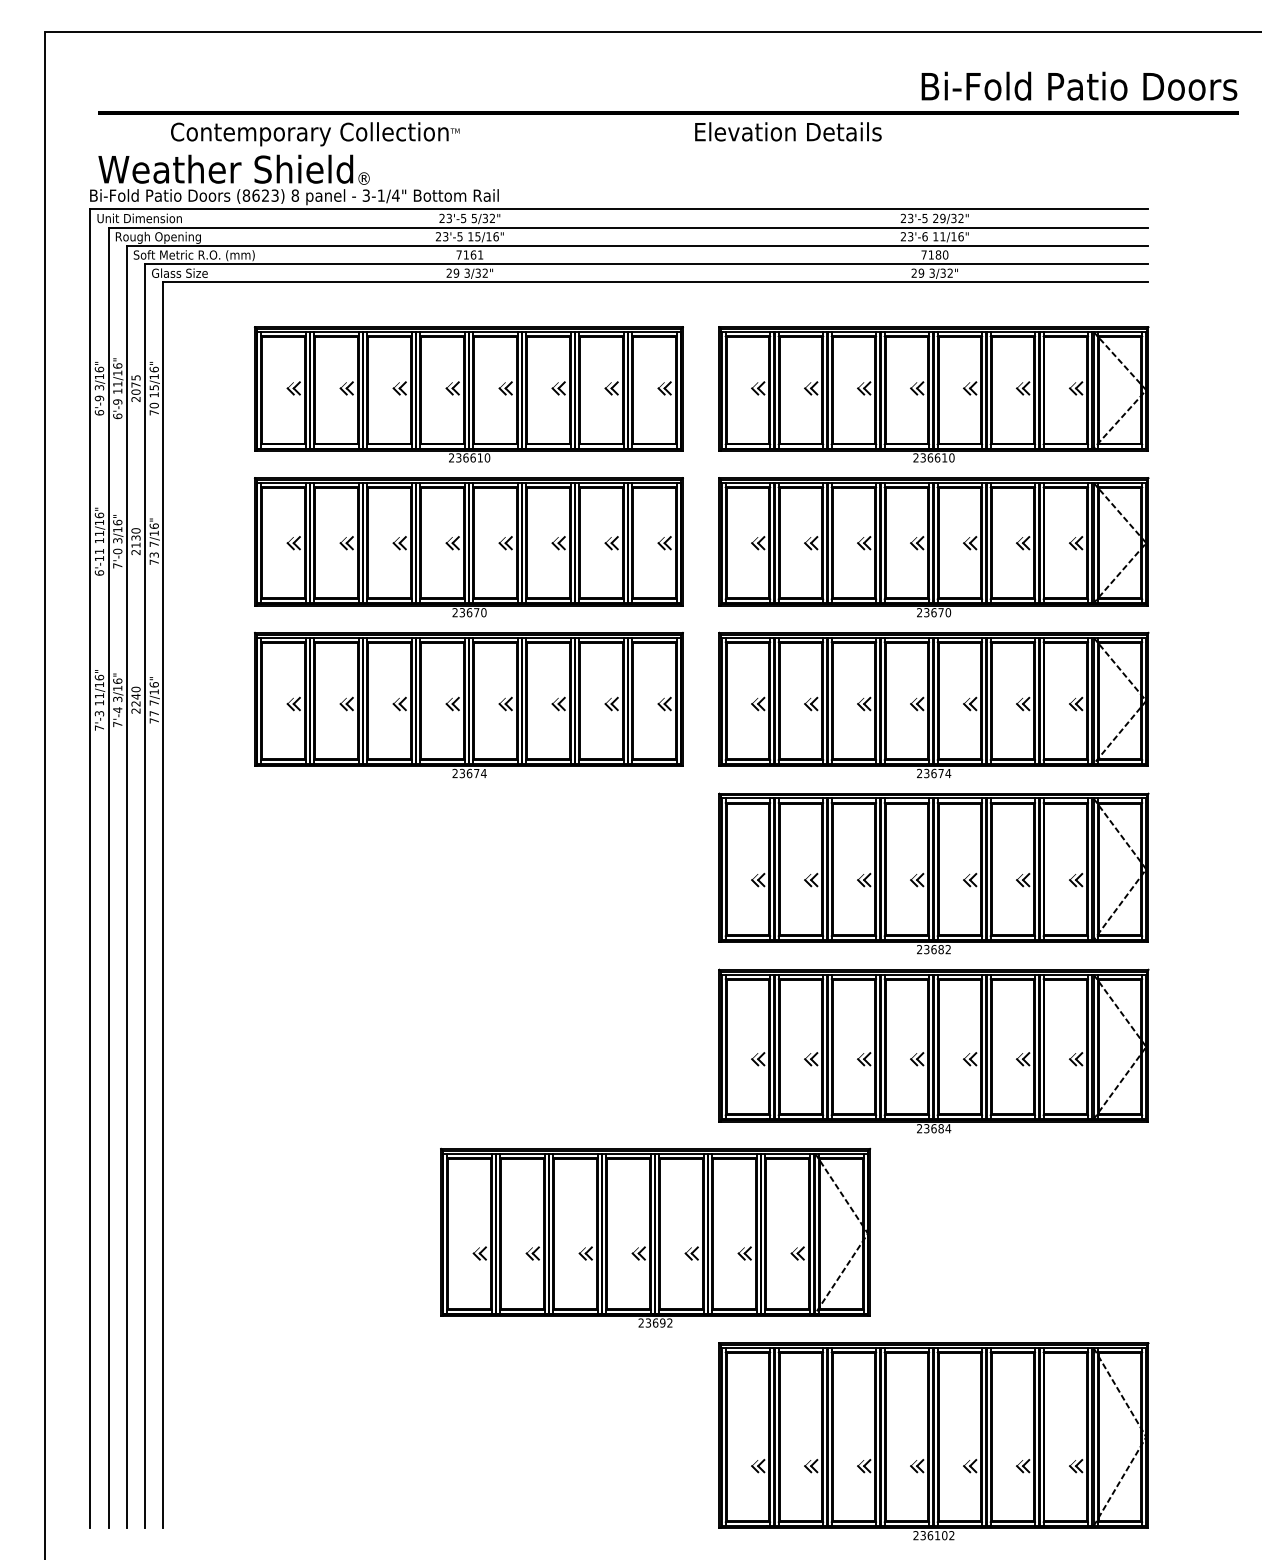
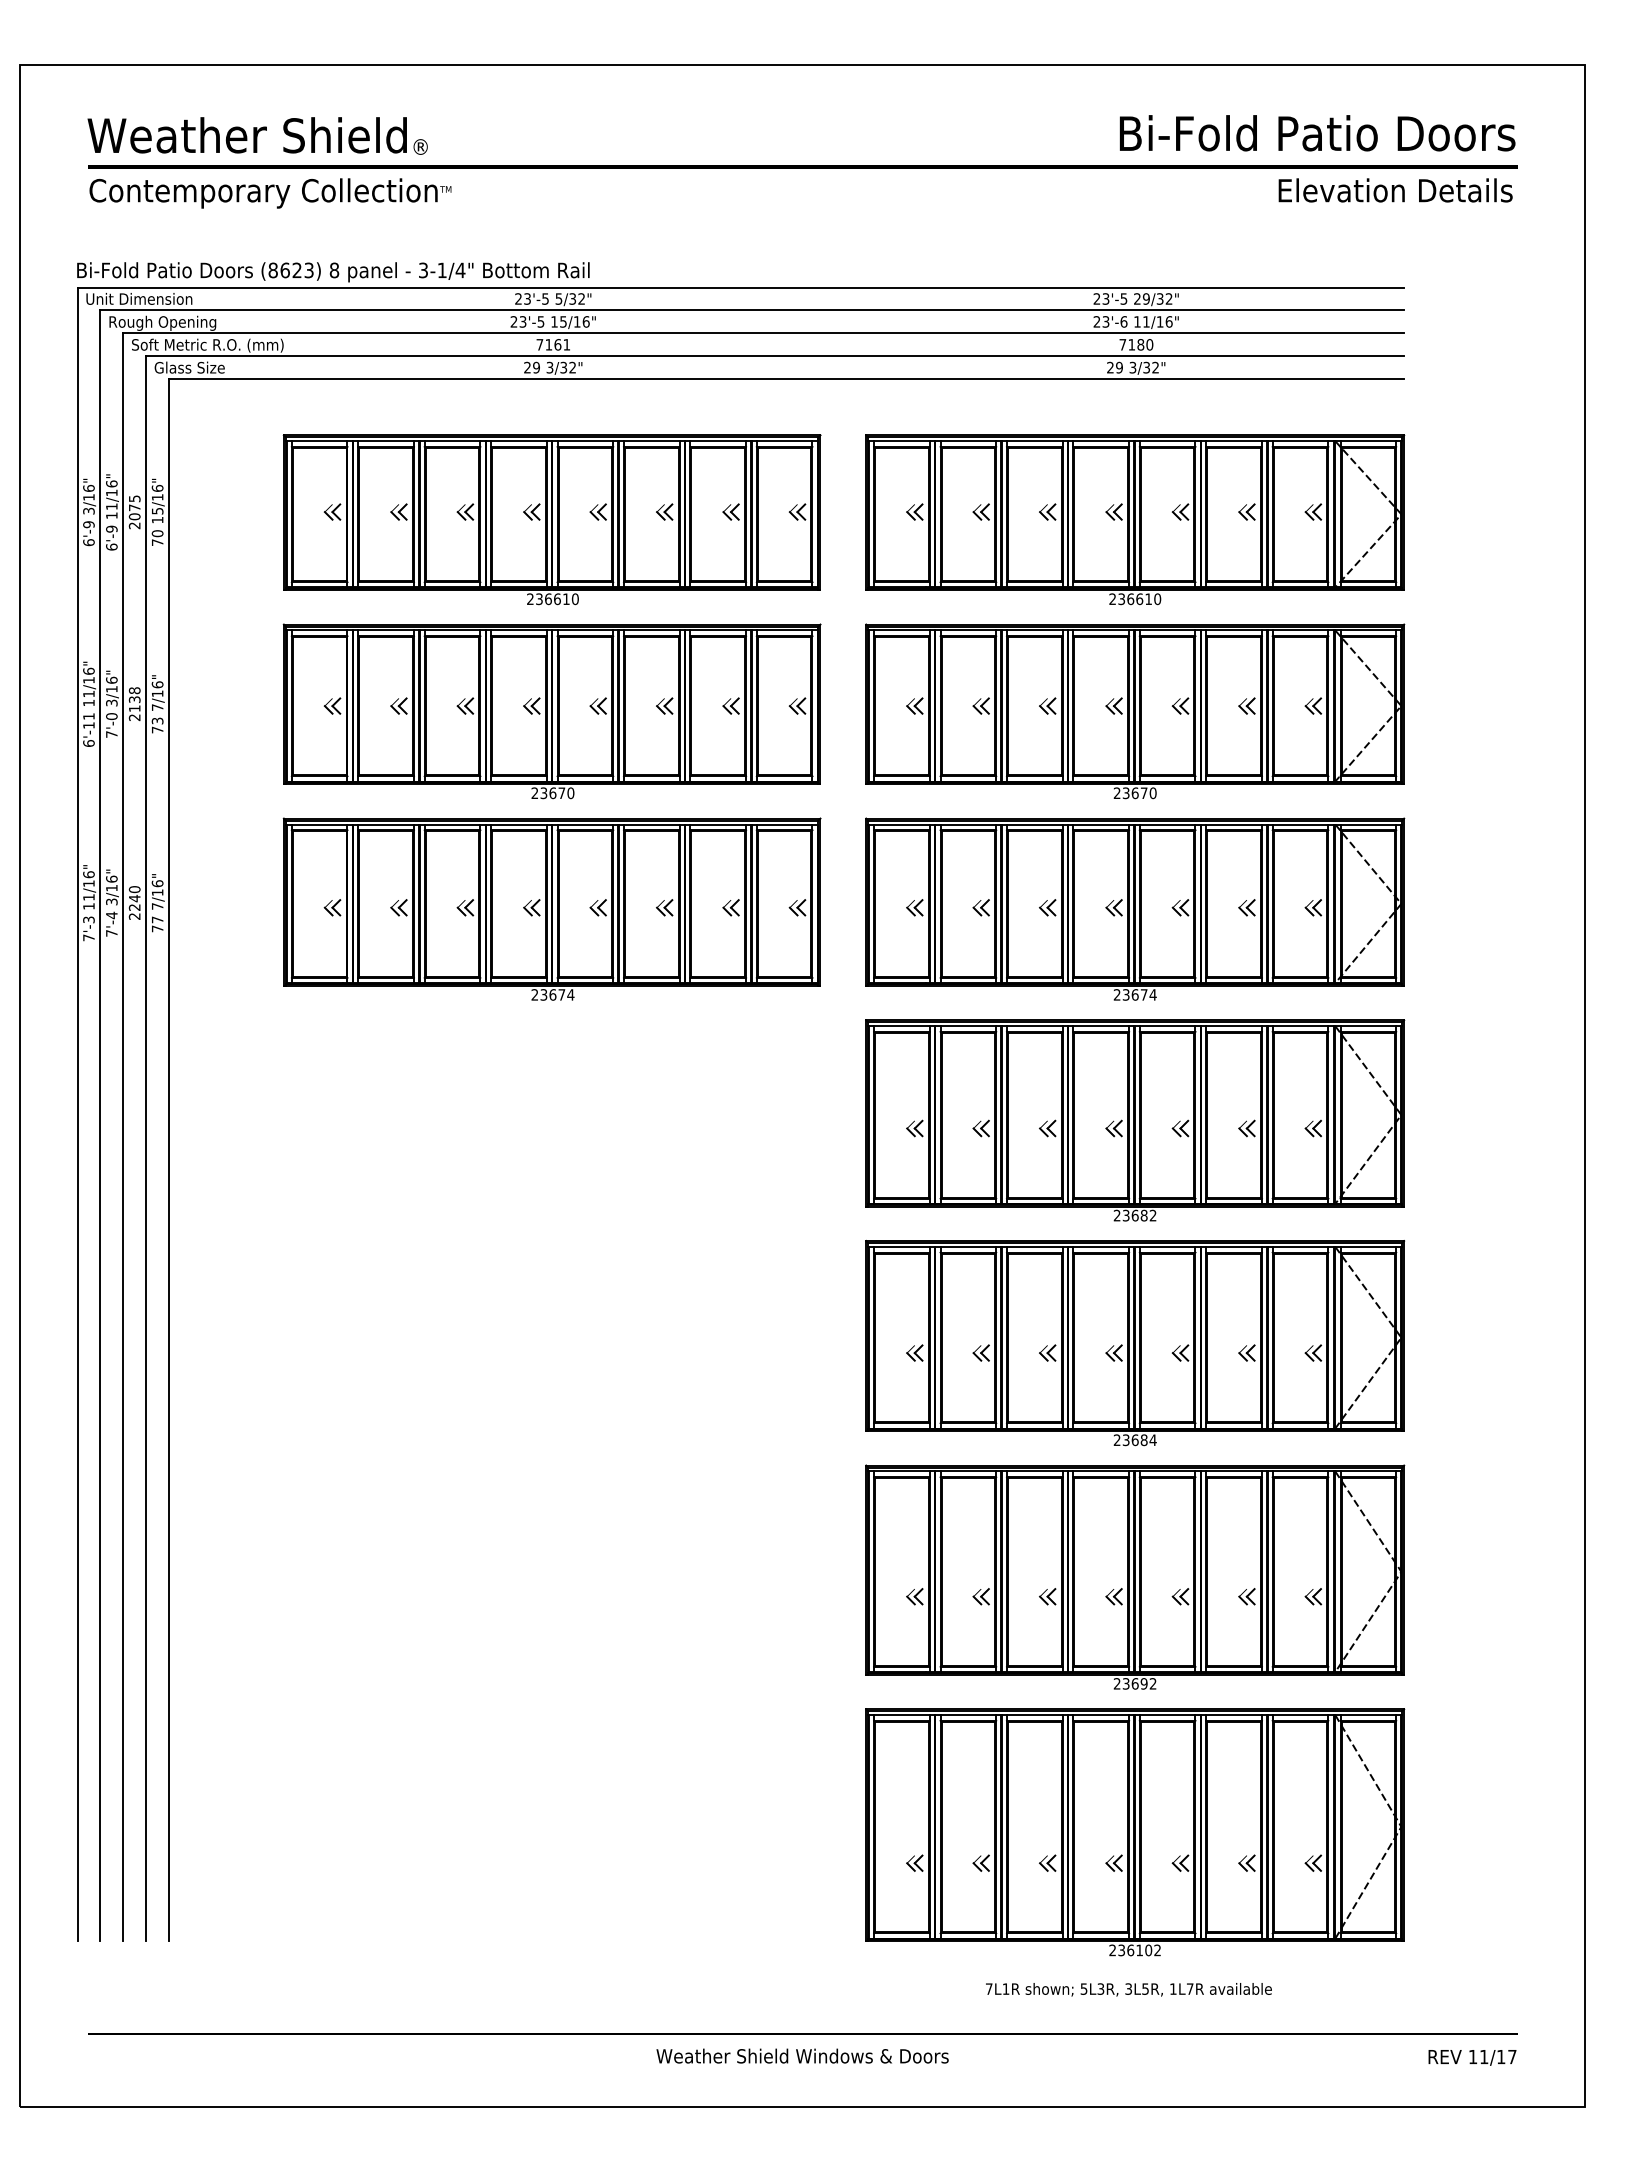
text: (788, 131) -> (1395, 190), moved
text: (315, 134) -> (270, 193), moved
text: (233, 169) -> (257, 135), moved
text: (135, 530) -> (134, 690), 2130 -> 2138
part: (655, 1237) -> (1135, 1576), moved

